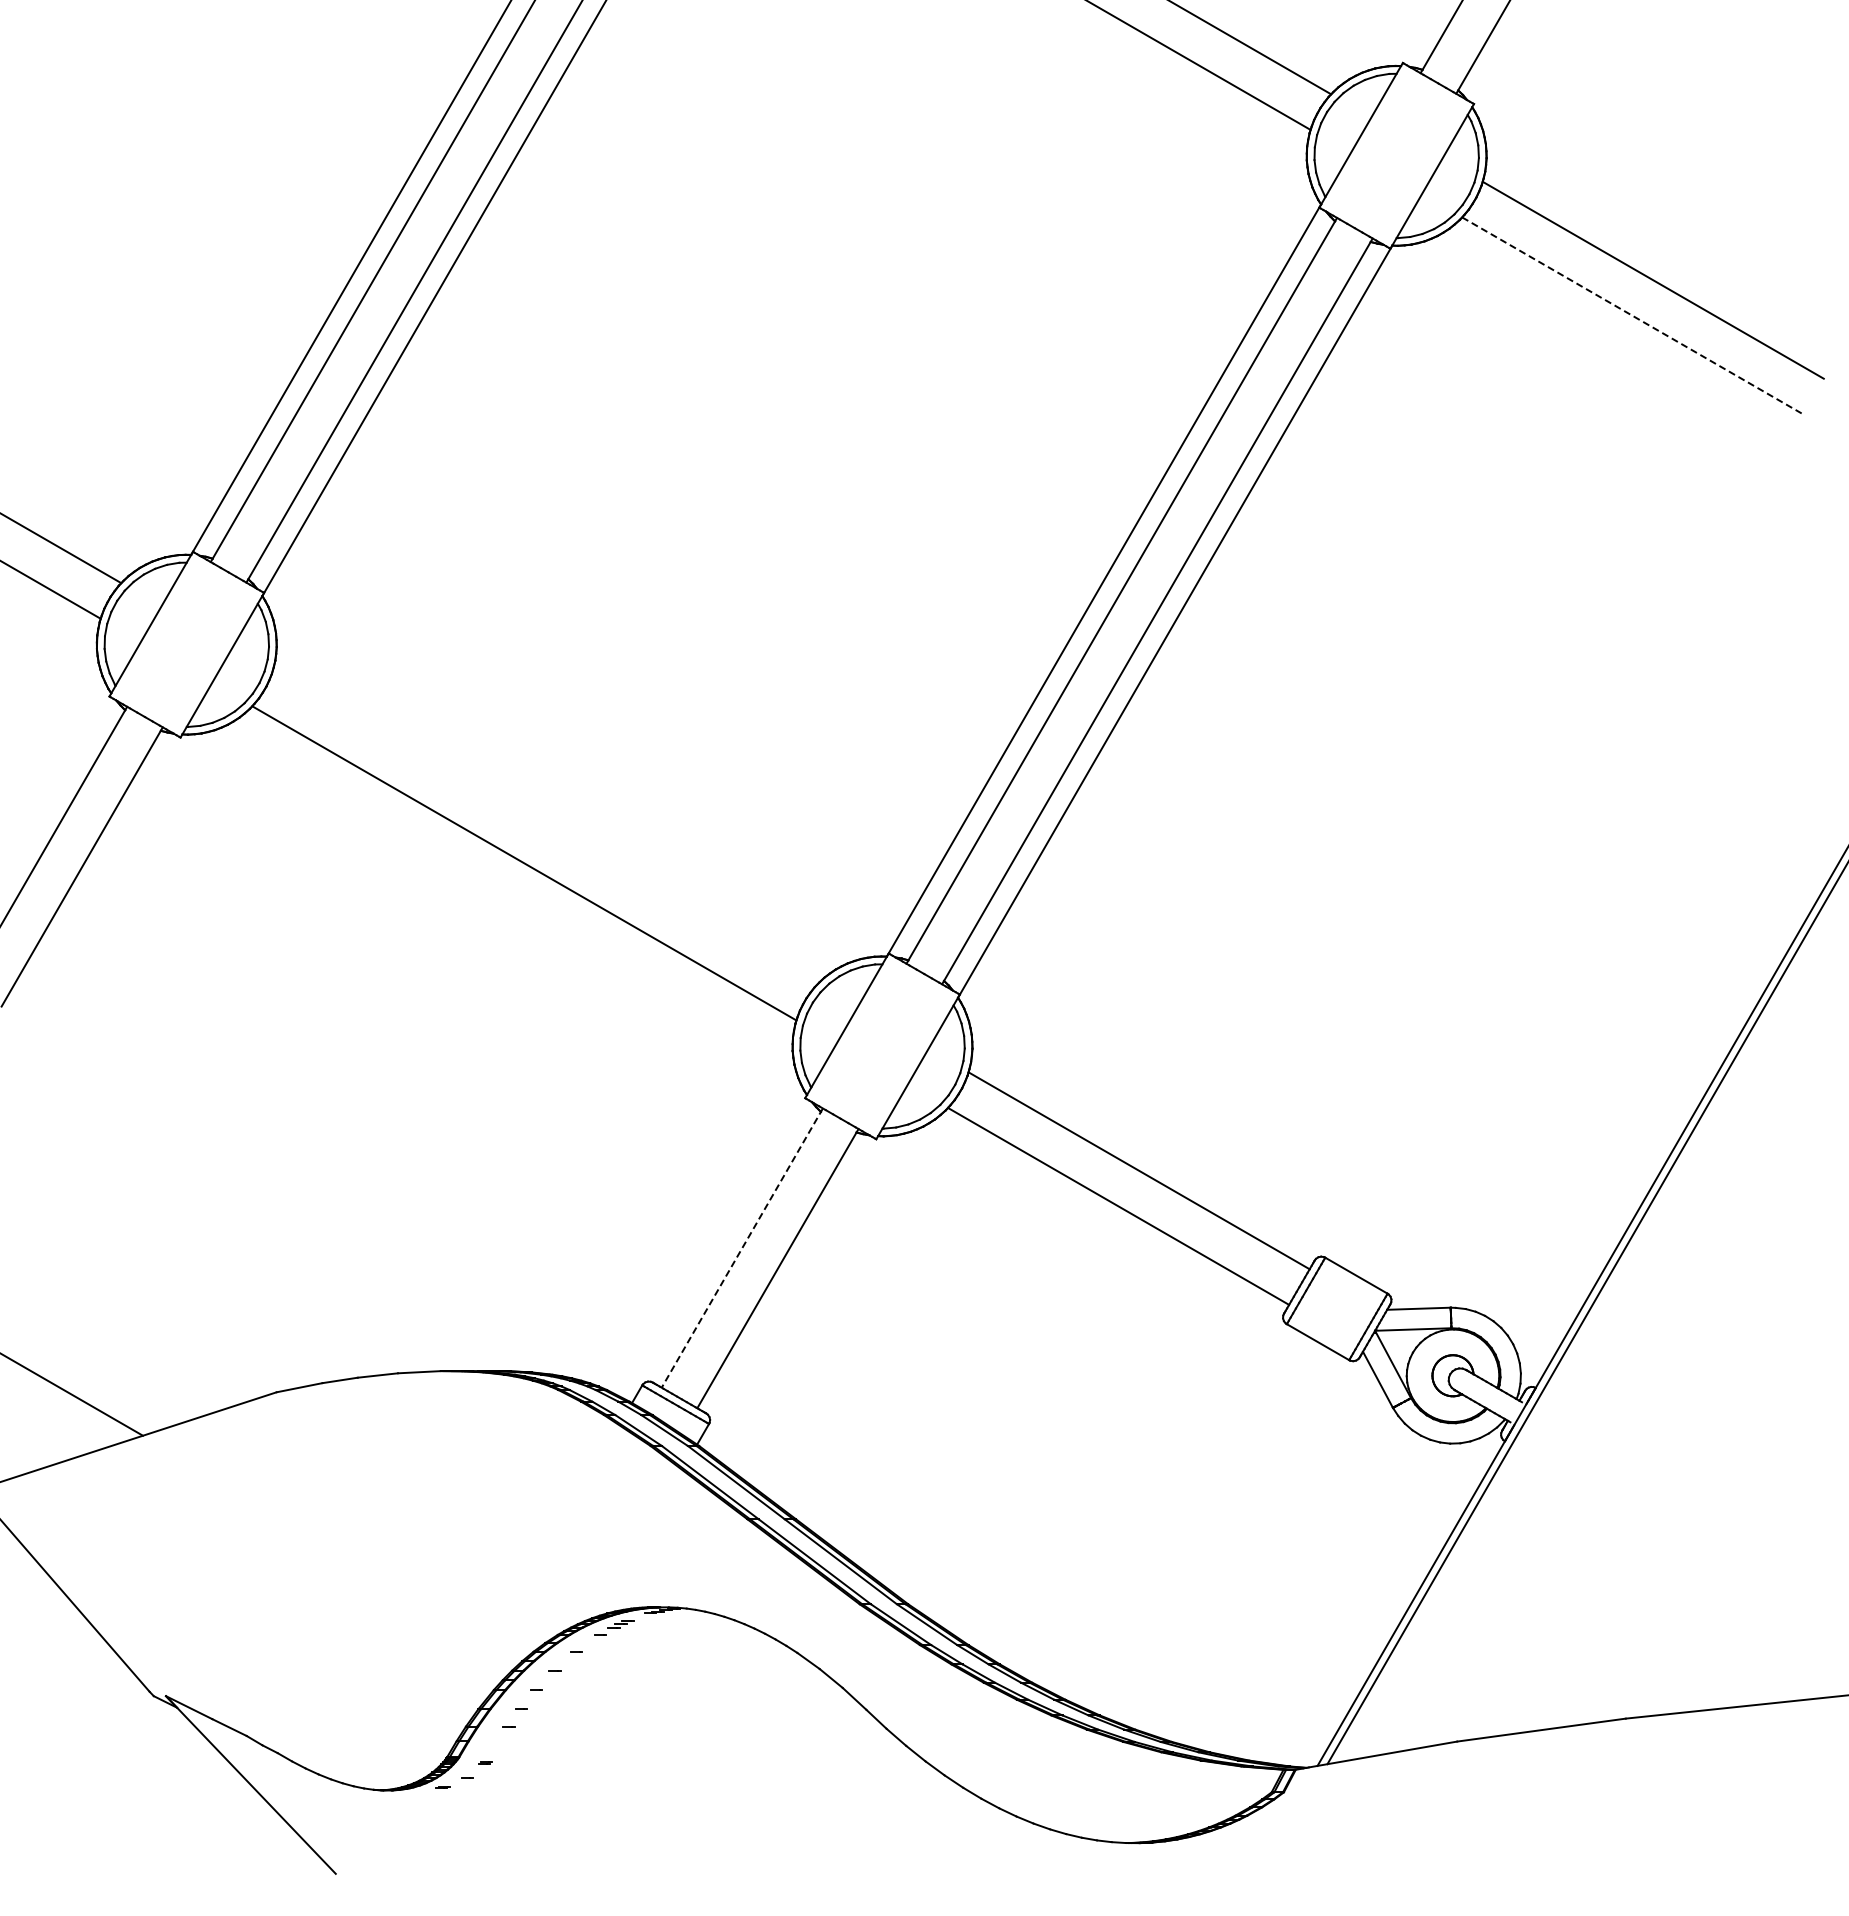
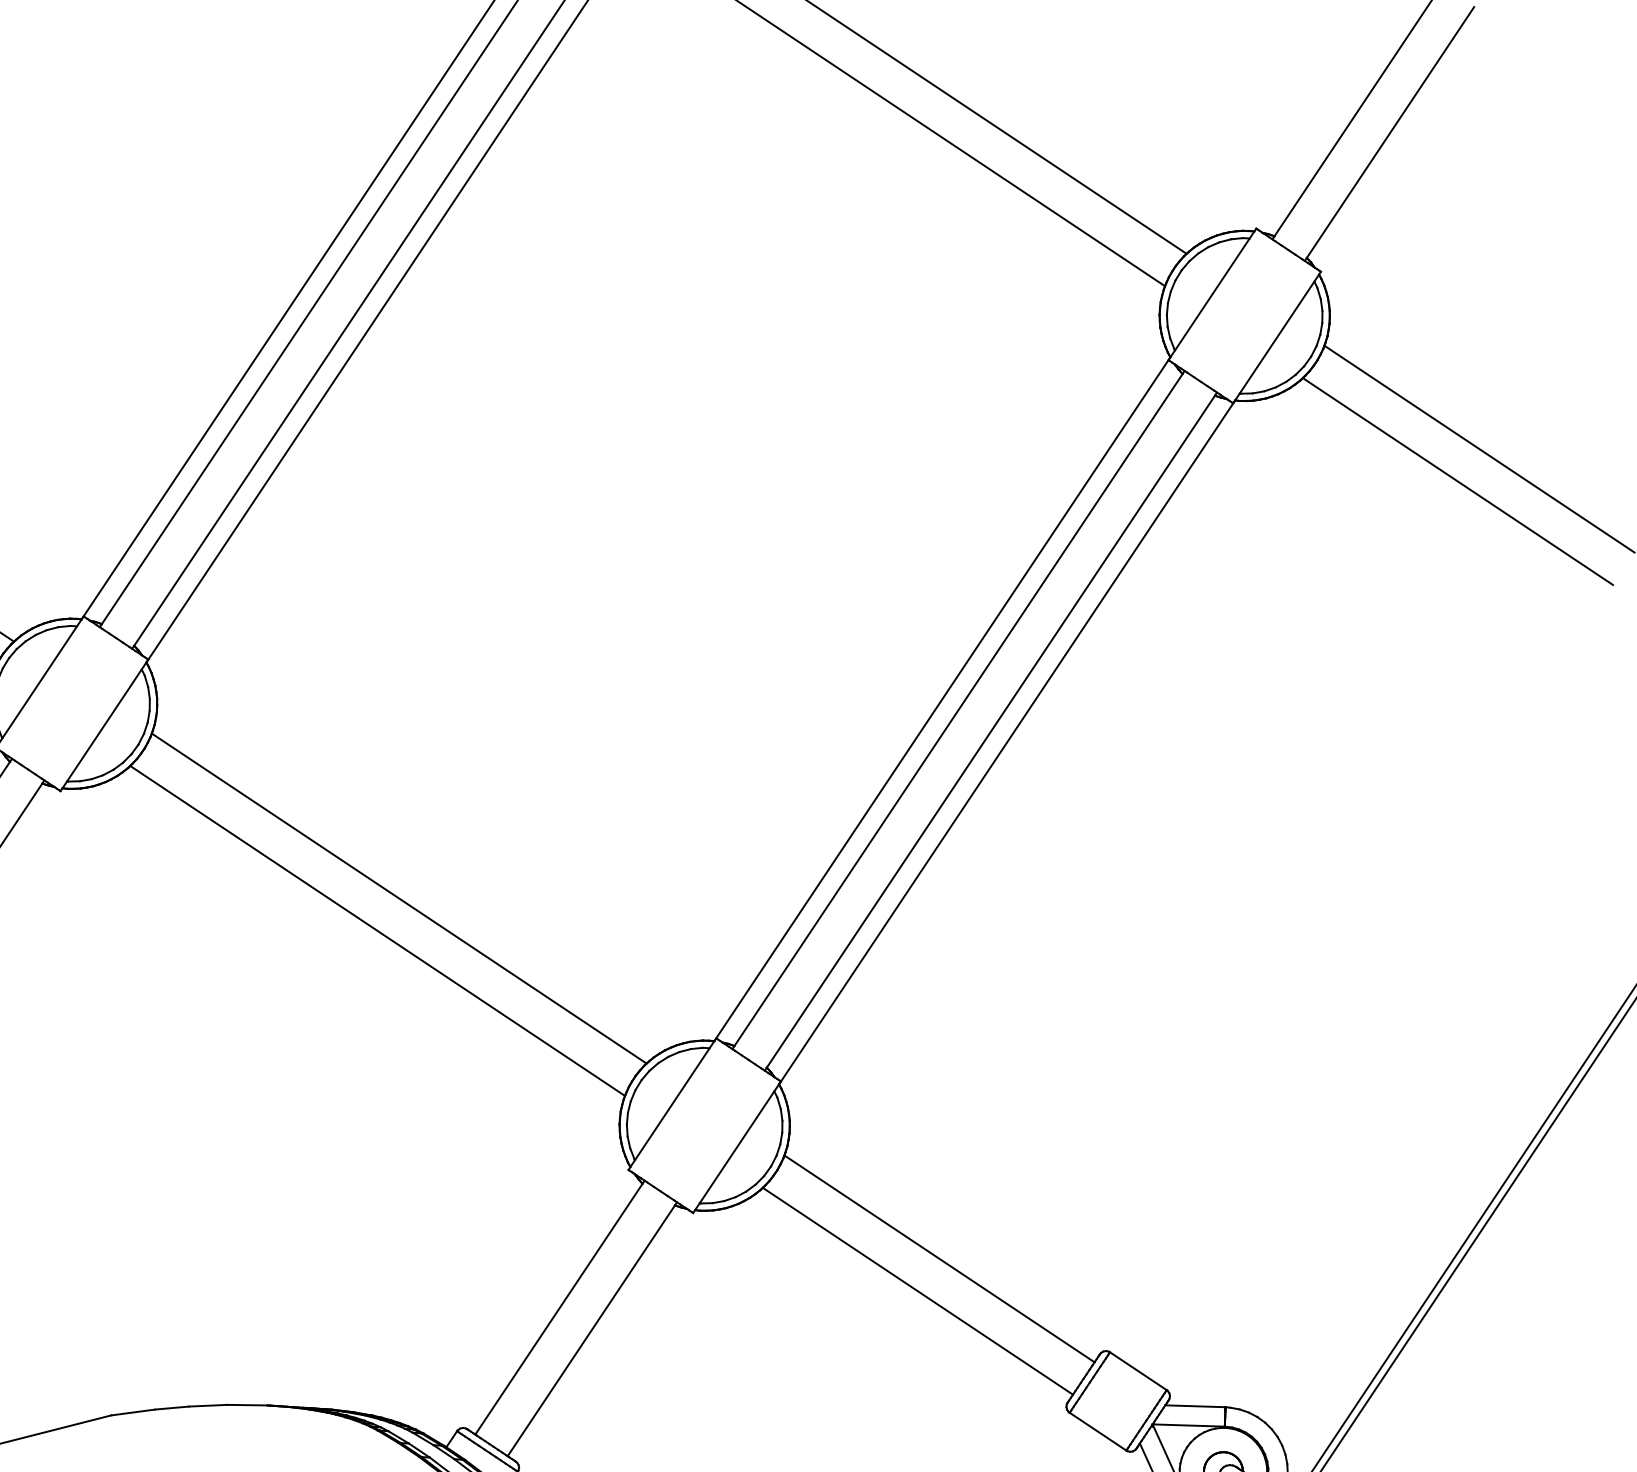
line: (1632, 315) -> (1457, 481), dashed -> solid
line: (544, 827) -> (398, 898), added
line: (742, 1248) -> (560, 1308), dashed -> solid

